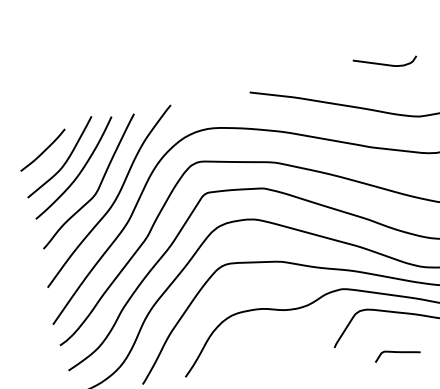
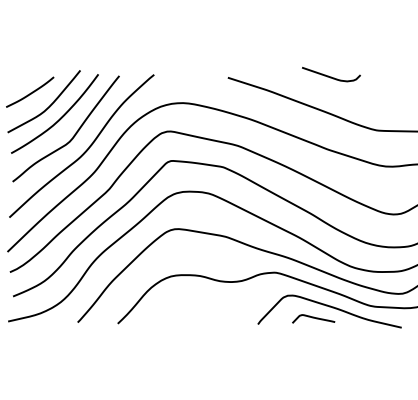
curve: (385, 63) -> (331, 76), moved
curve: (396, 353) -> (313, 318), moved

